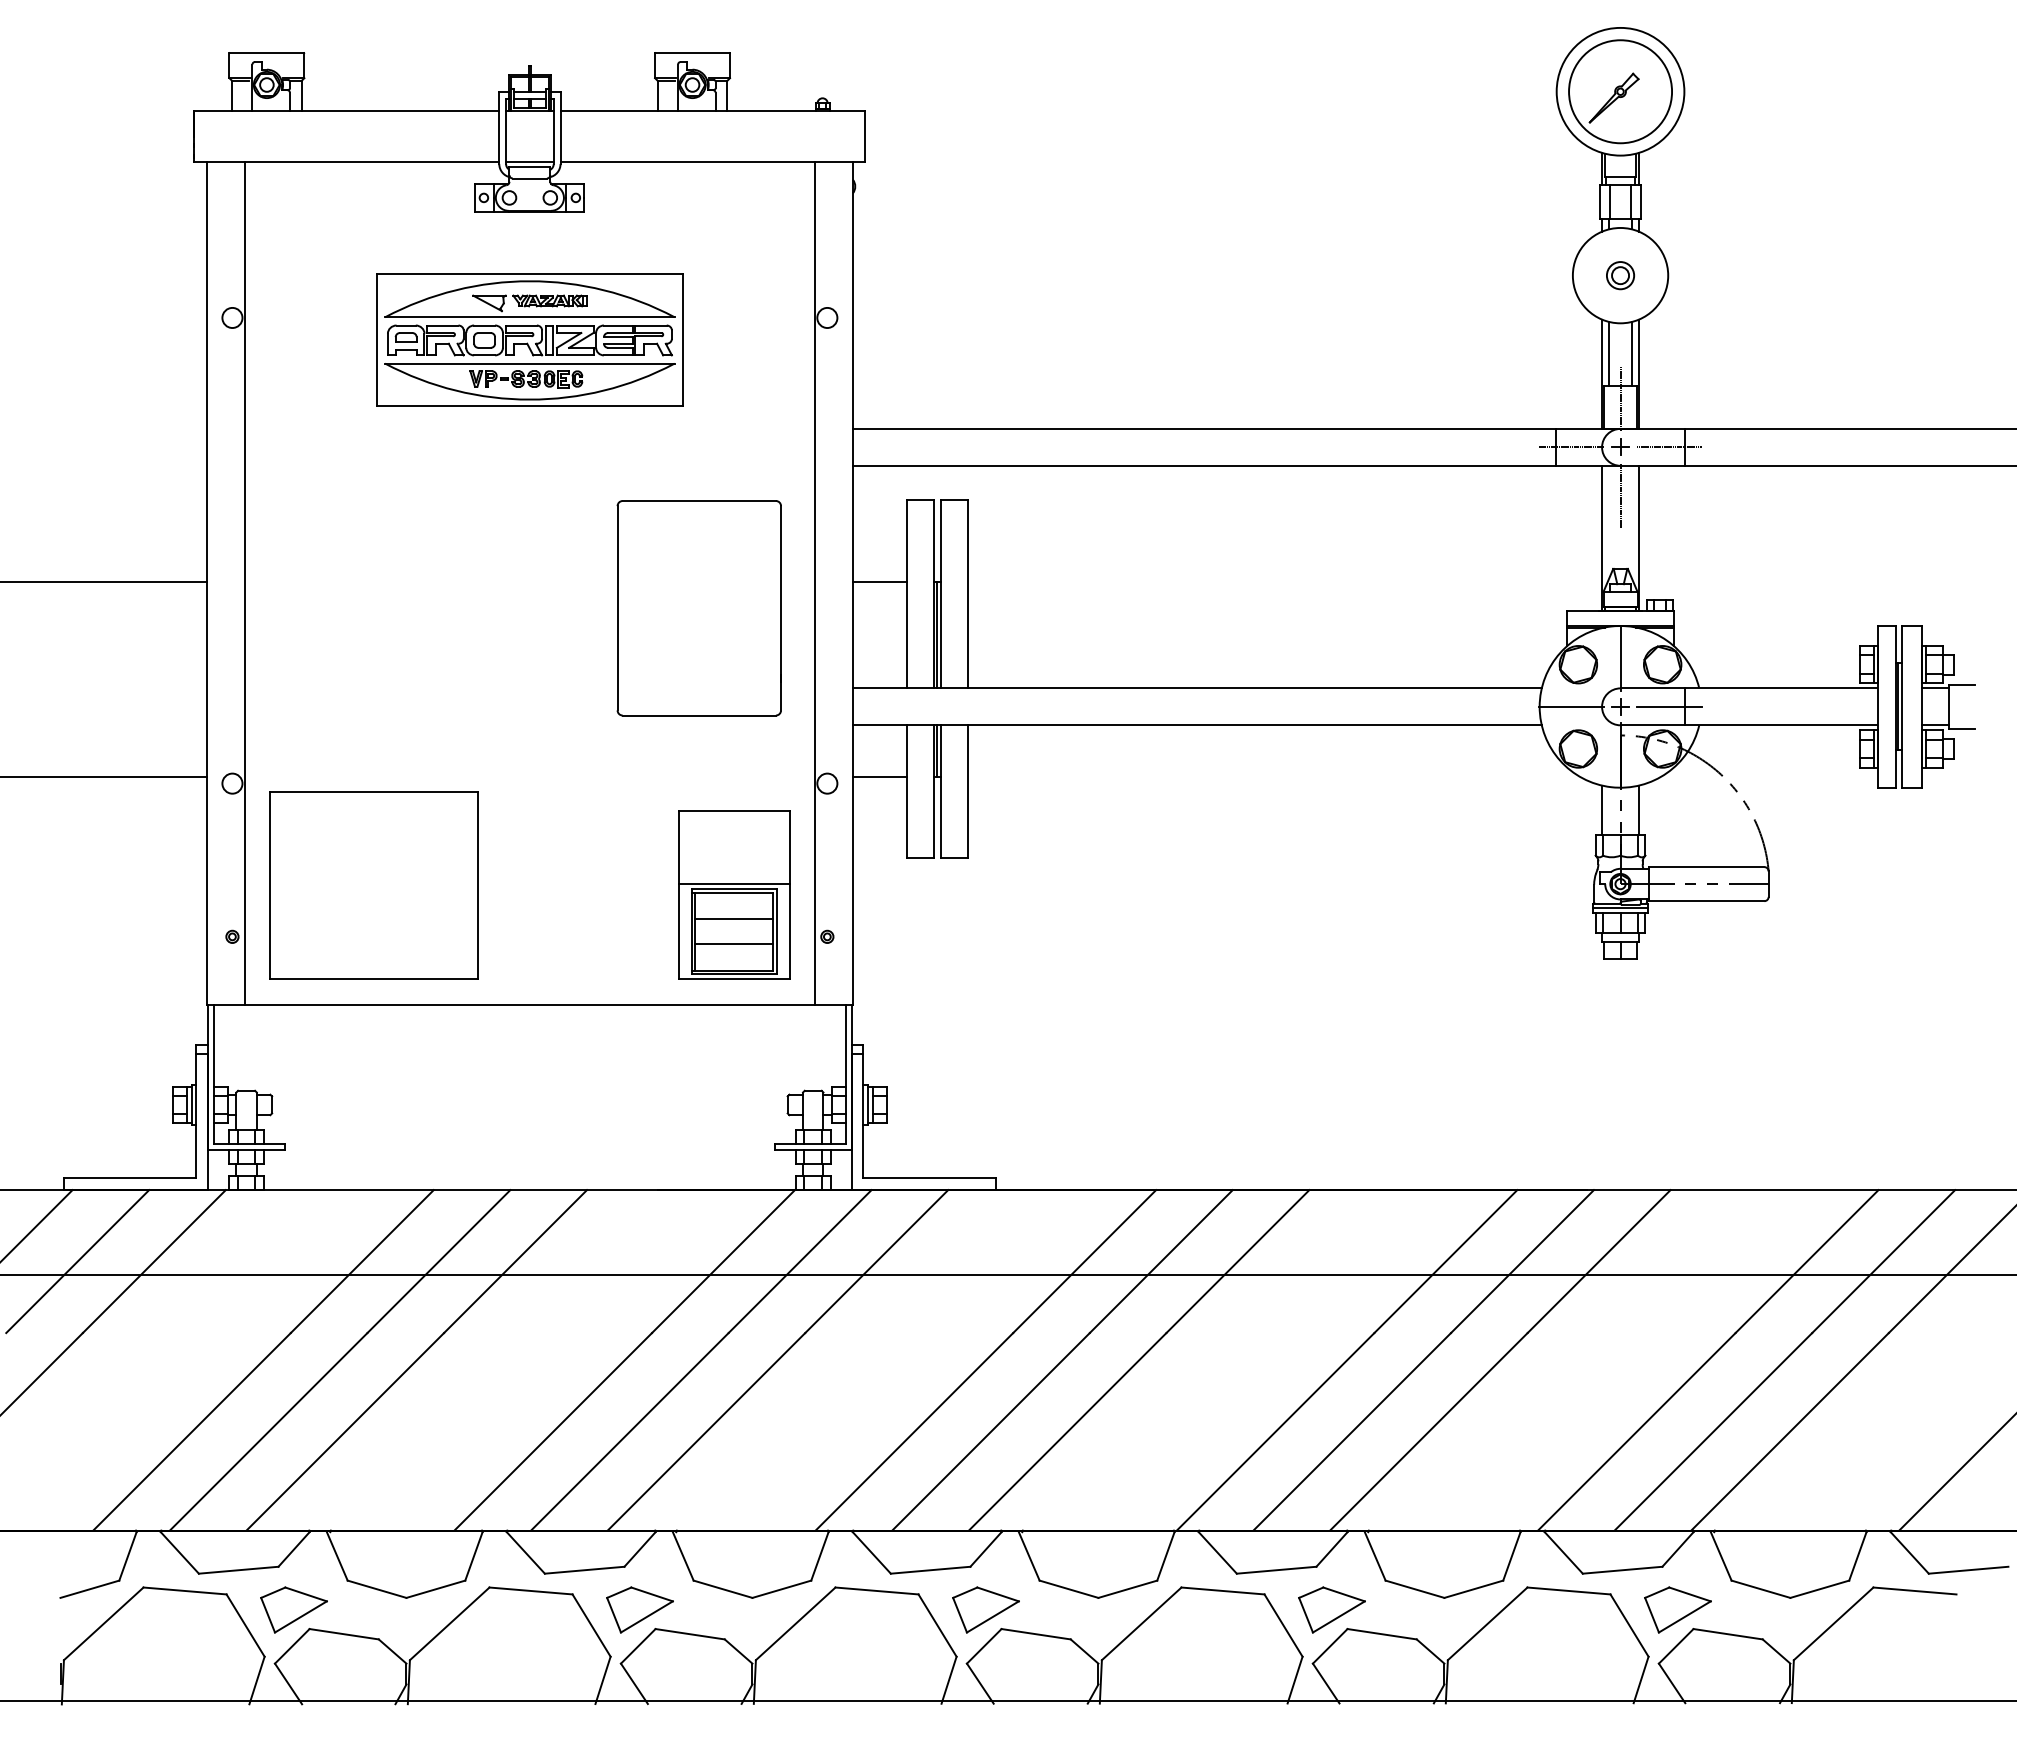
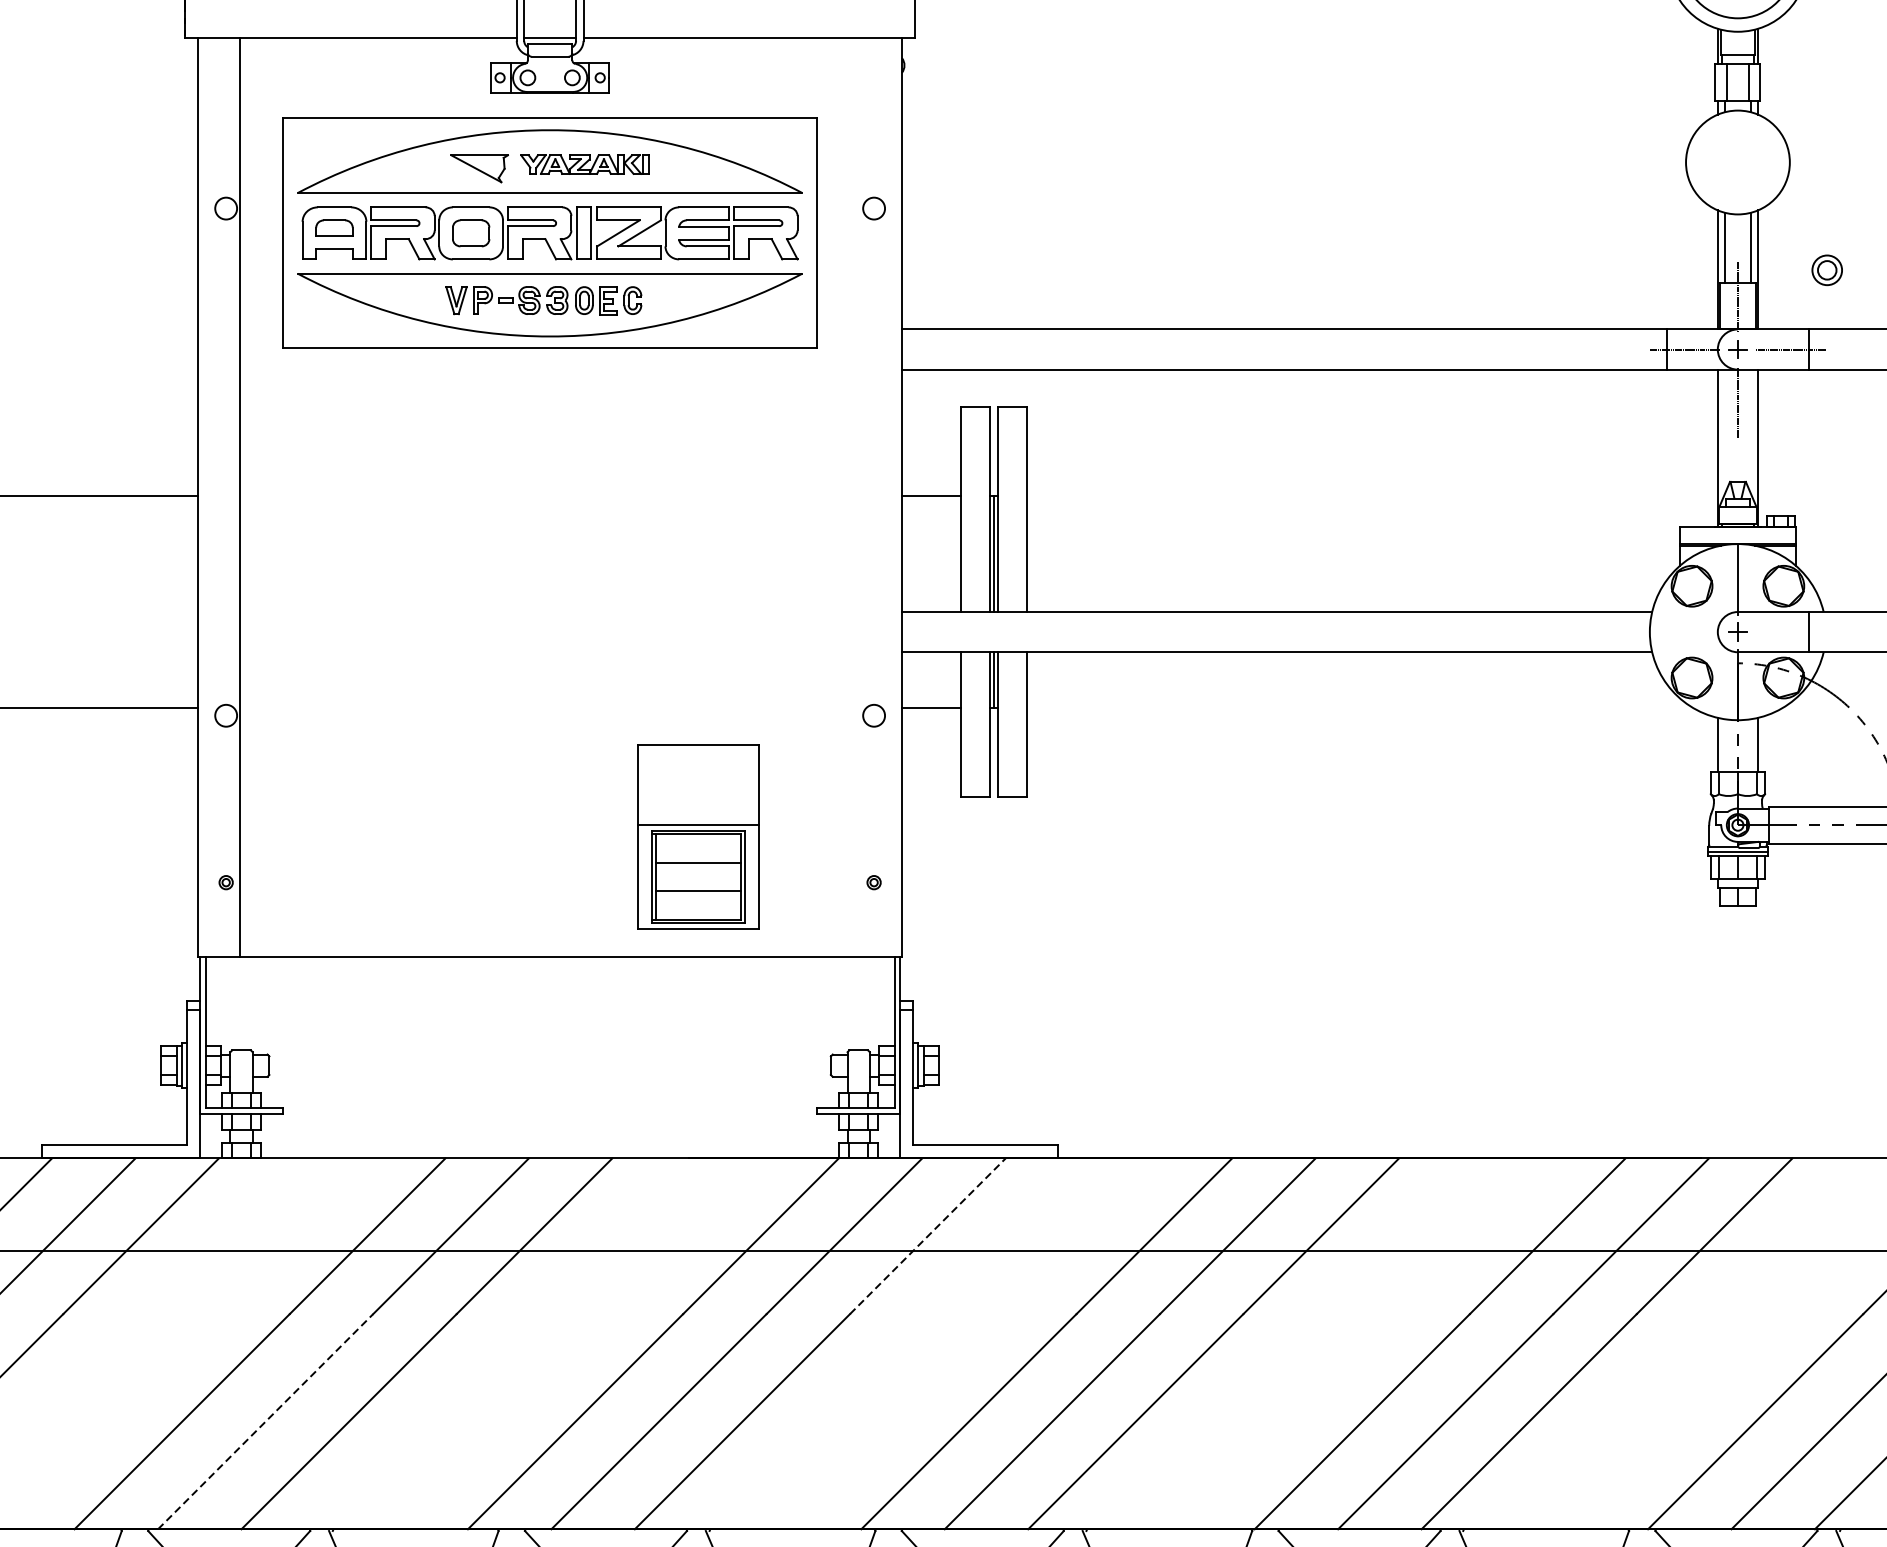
part: (1620, 275) -> (1827, 270), moved
part: (529, 339) -> (549, 232), size x1.6
line: (815, 582) -> (861, 496), removed
part: (698, 608) -> (733, 525), removed
line: (1571, 706) -> (1684, 631), removed
line: (1668, 706) -> (1790, 631), removed
part: (373, 885) -> (379, 826), removed
part: (734, 894) -> (698, 836), moved
line: (877, 1261) -> (928, 1236), solid -> dashed
line: (268, 1431) -> (265, 1421), solid -> dashed

